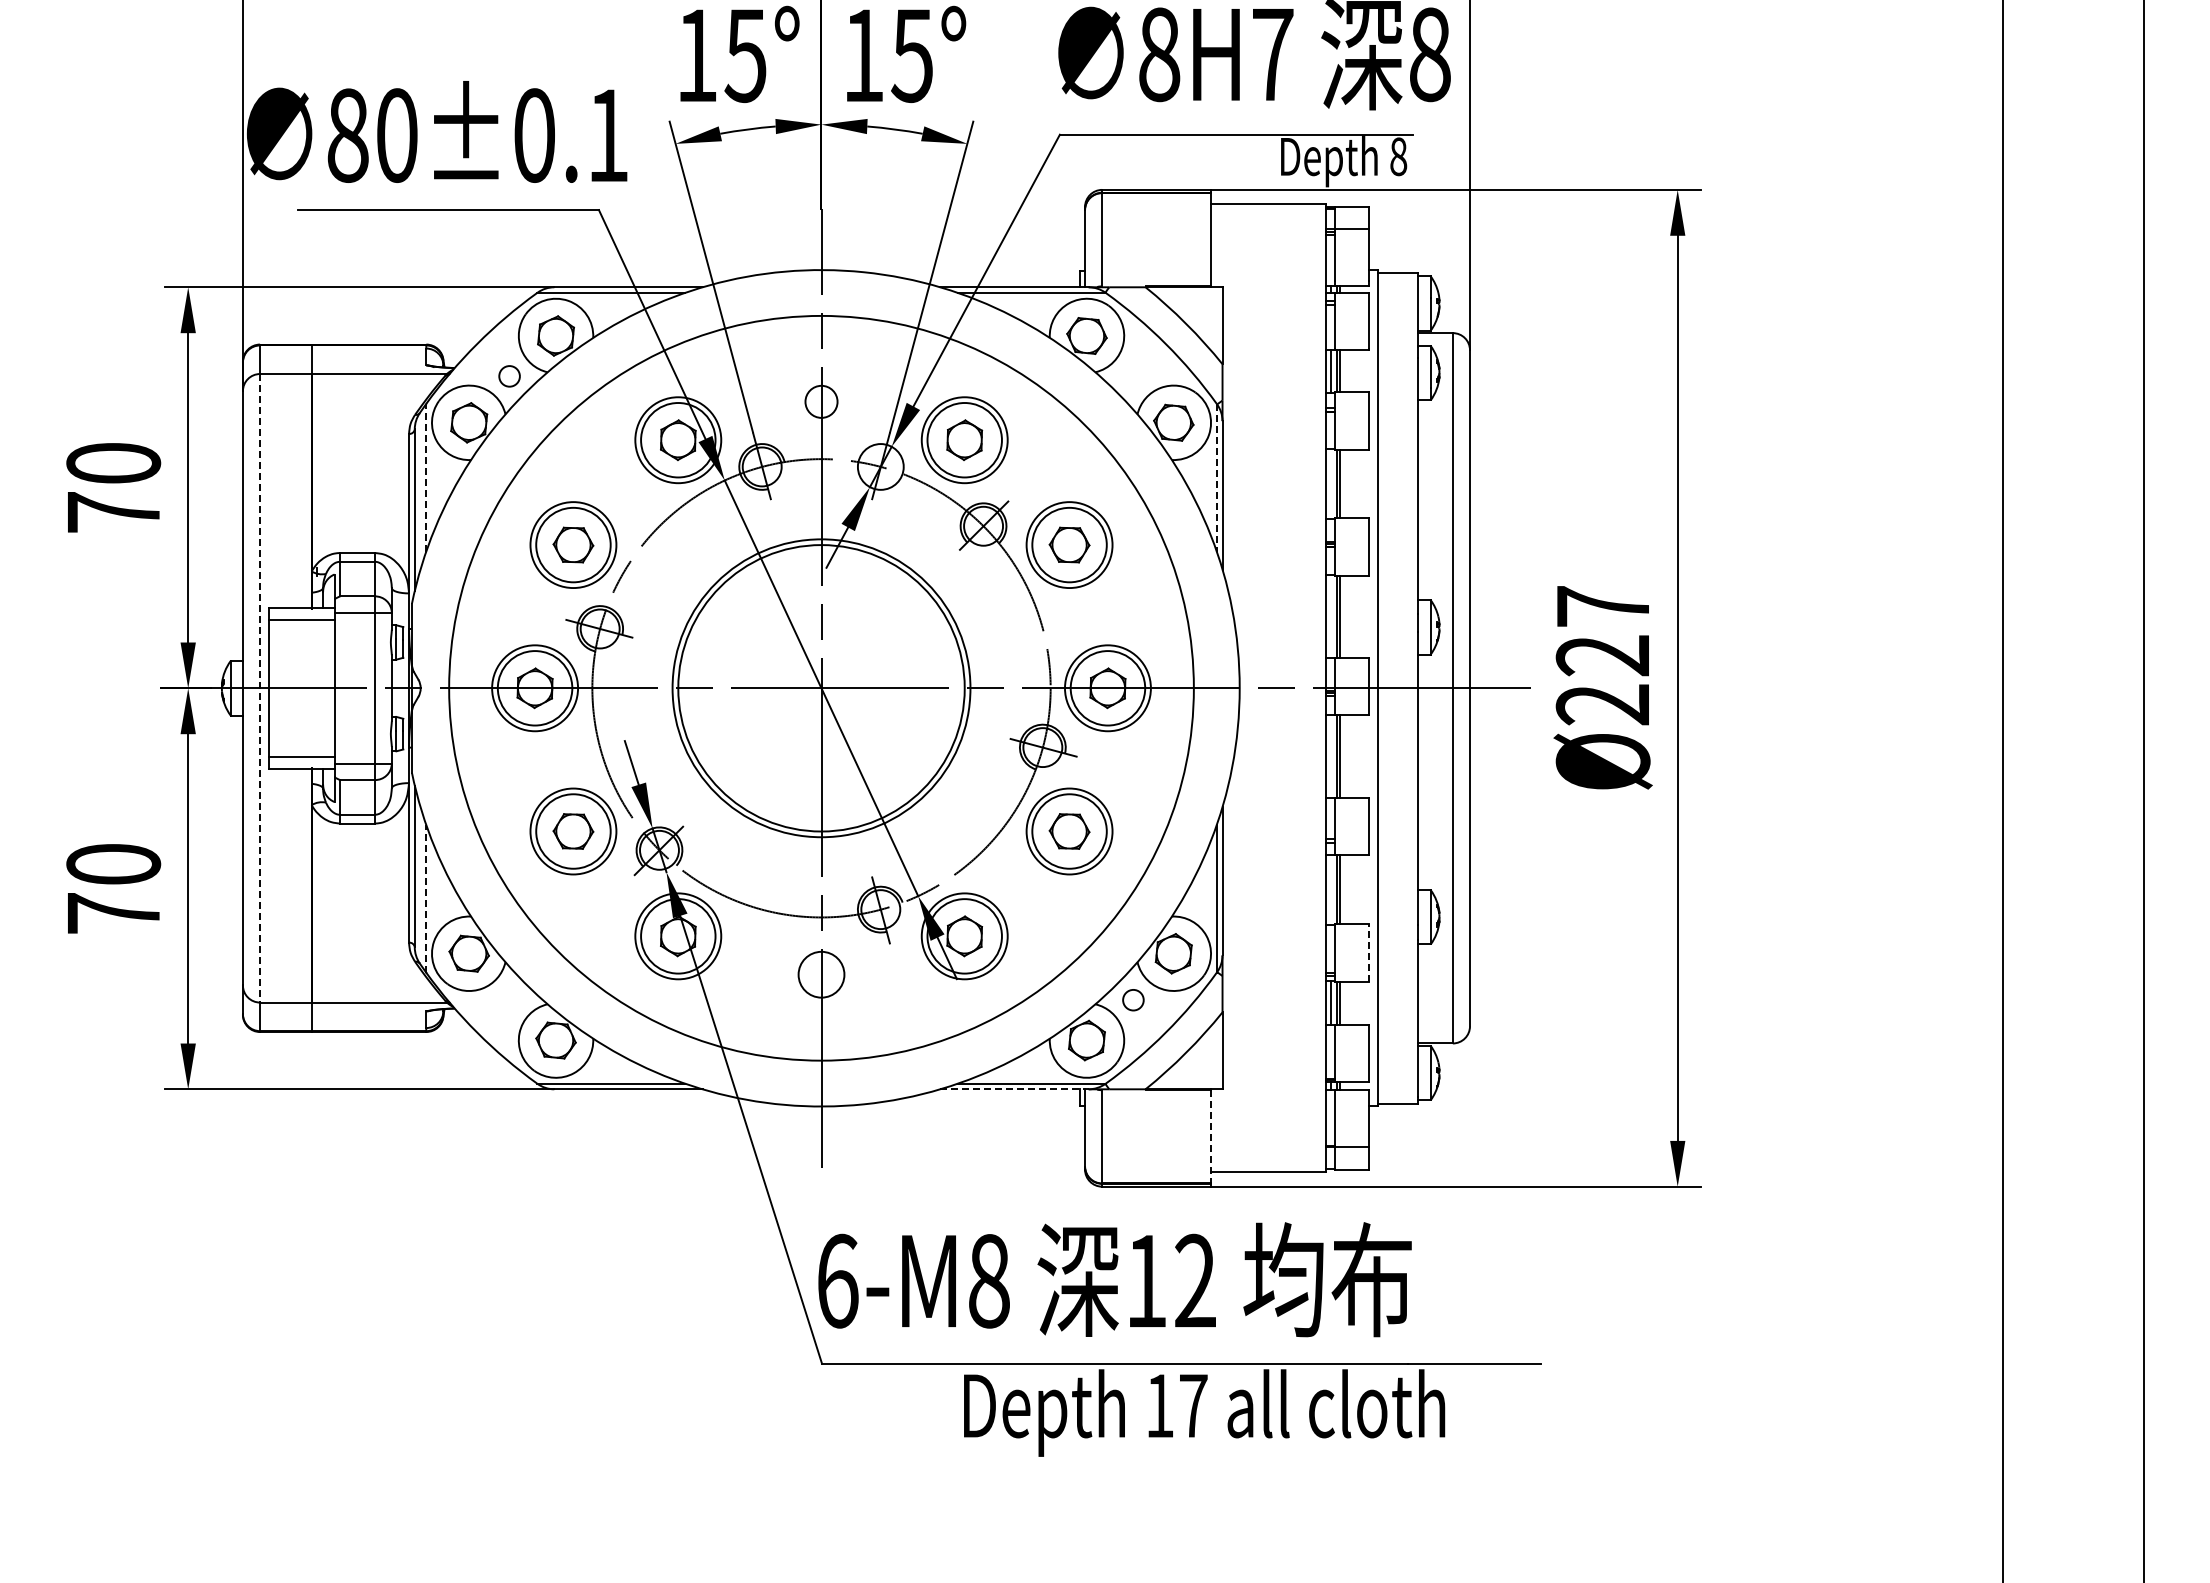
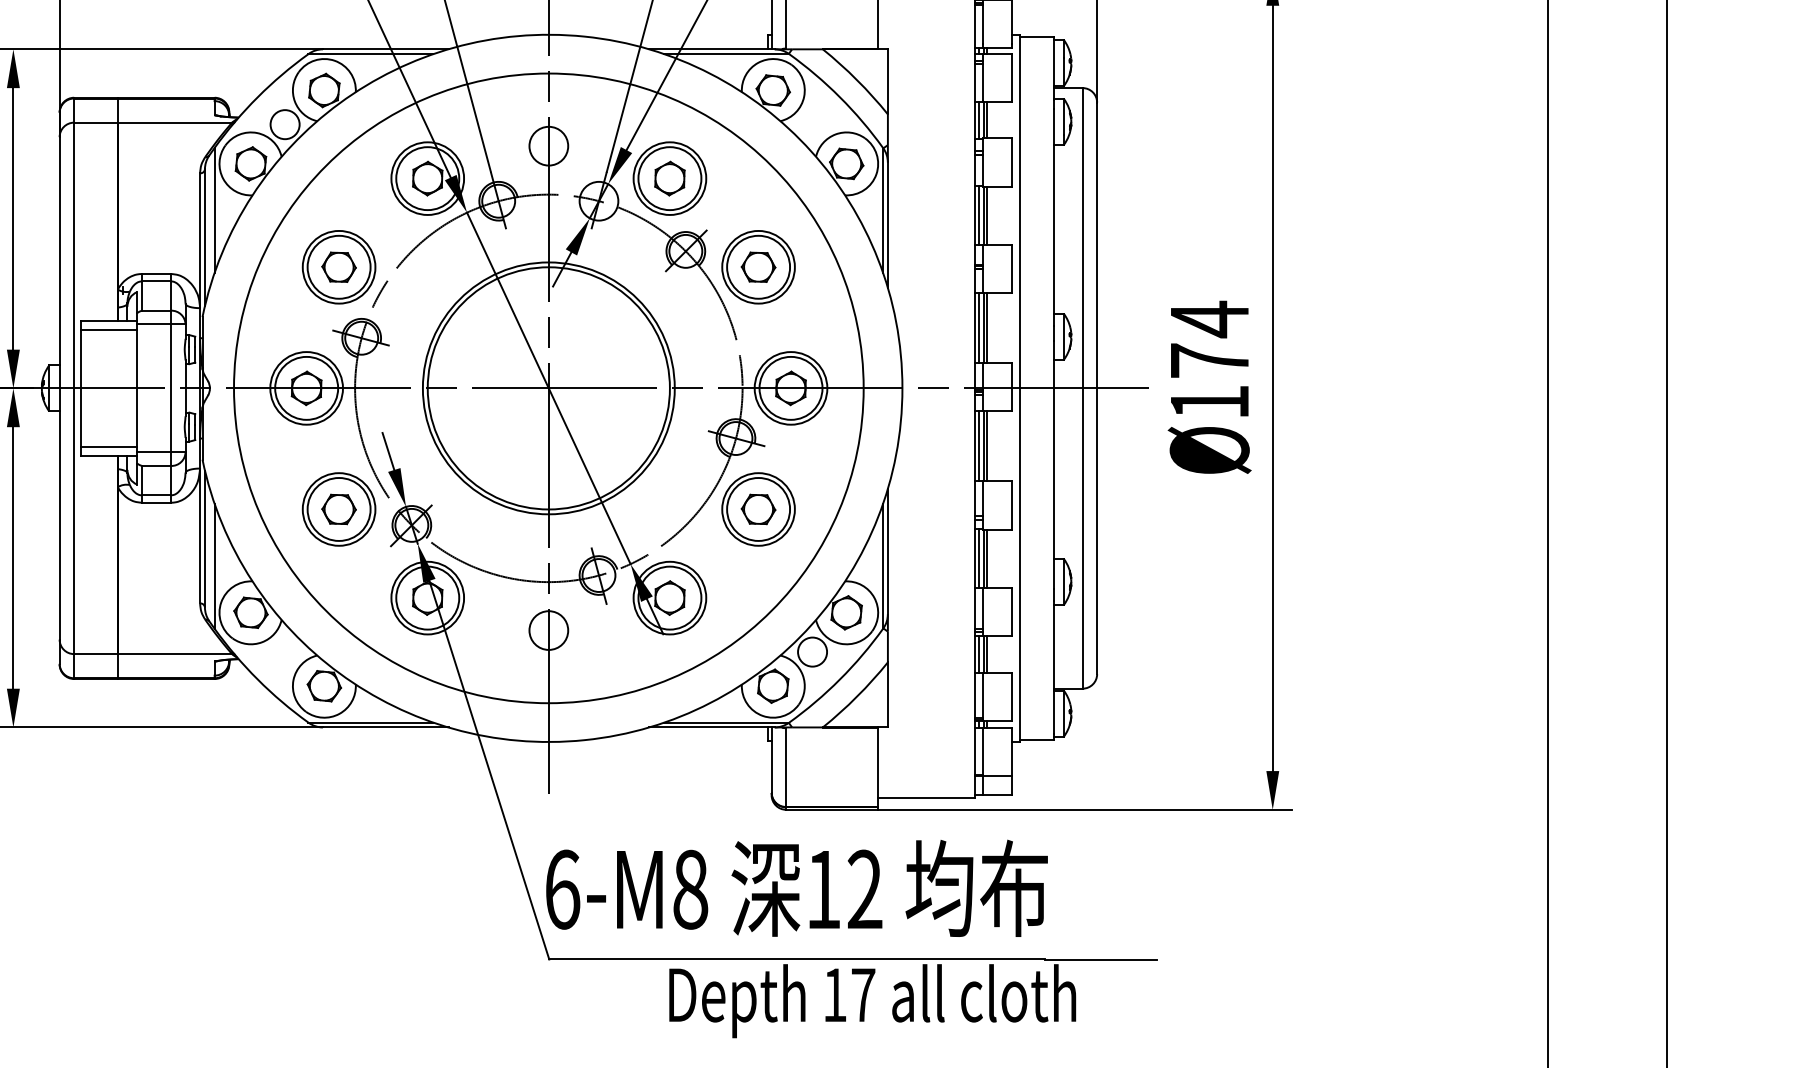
circle: (509, 376) -> (285, 124), size x1.67
circle: (821, 401) -> (548, 145), size x1.43
line: (426, 477) -> (214, 210), dashed -> solid
line: (1216, 477) -> (882, 210), dashed -> solid
line: (1330, 483) -> (979, 215), added
line: (1330, 616) -> (979, 327), added
text: (1601, 654) -> (1208, 359), Ø227 -> Ø174
line: (260, 688) -> (74, 388), dashed -> solid
line: (1330, 756) -> (979, 446), added
line: (1330, 889) -> (979, 558), added
line: (426, 898) -> (214, 566), dashed -> solid
line: (1369, 953) -> (1012, 612), dashed -> solid
circle: (1133, 1000) -> (812, 652), size x1.67
line: (1014, 1089) -> (712, 727), dashed -> solid
line: (1211, 1136) -> (878, 767), dashed -> solid

